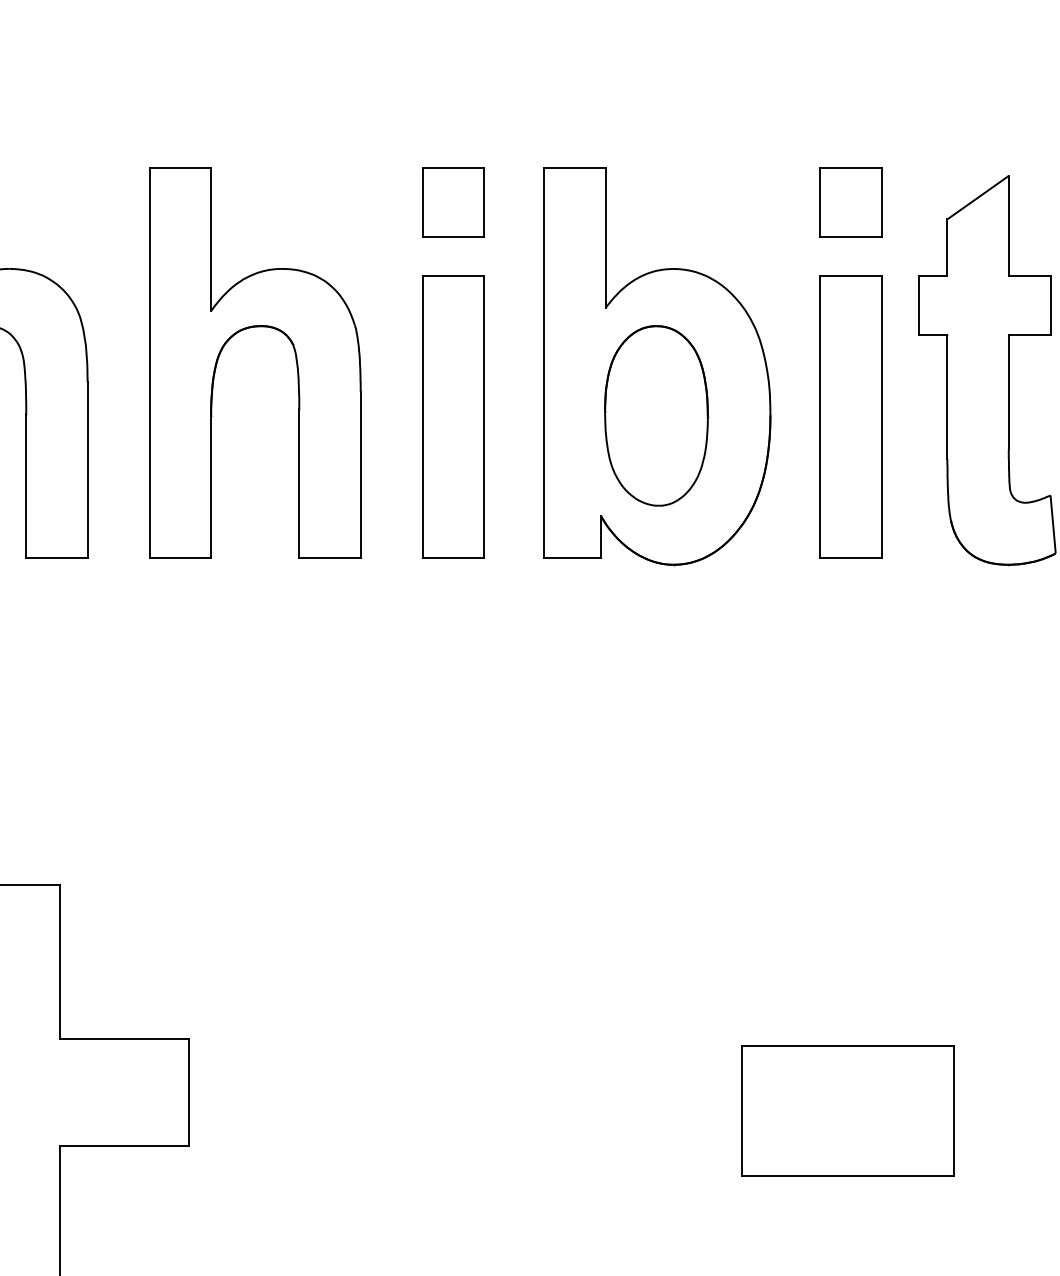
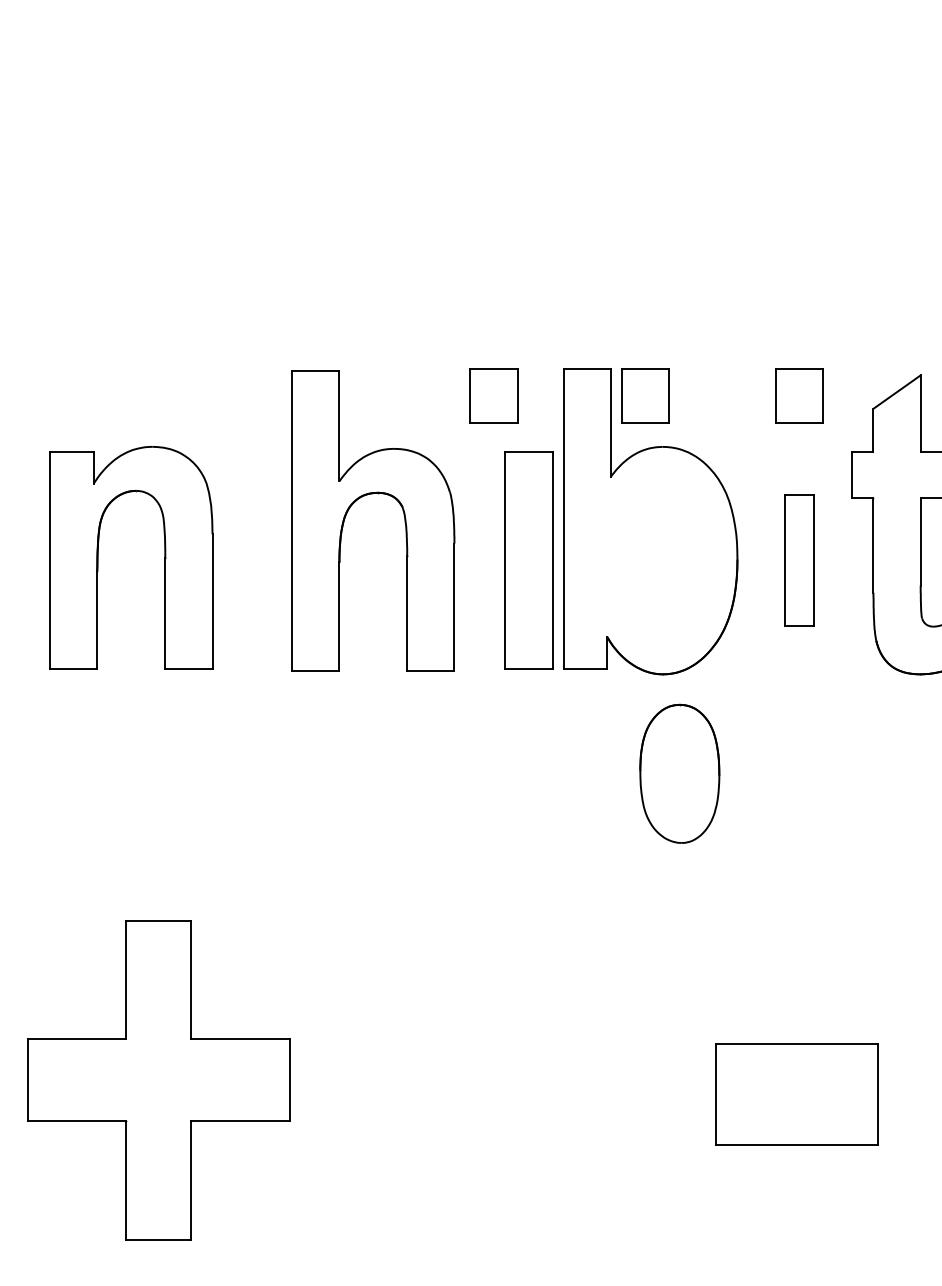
part: (650, 202) -> (645, 395), added
part: (232, 338) -> (355, 502), moved
part: (656, 415) -> (679, 773), moved
part: (453, 416) -> (528, 560), moved
part: (851, 416) -> (799, 560), size x0.6

